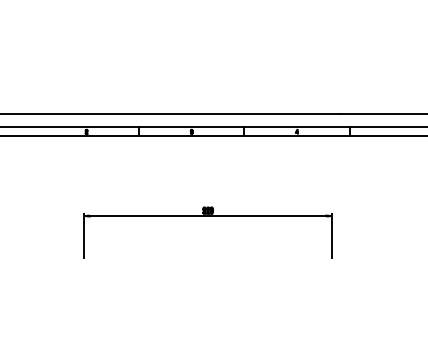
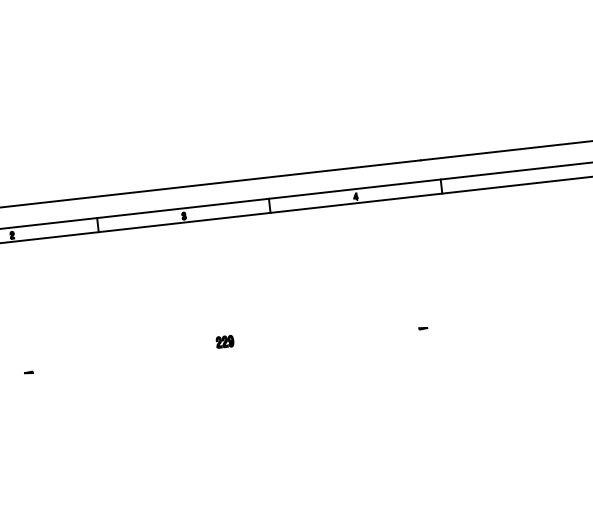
line: (207, 216) -> (225, 351), removed
line: (84, 235) -> (27, 405), removed
line: (331, 235) -> (431, 359), removed

